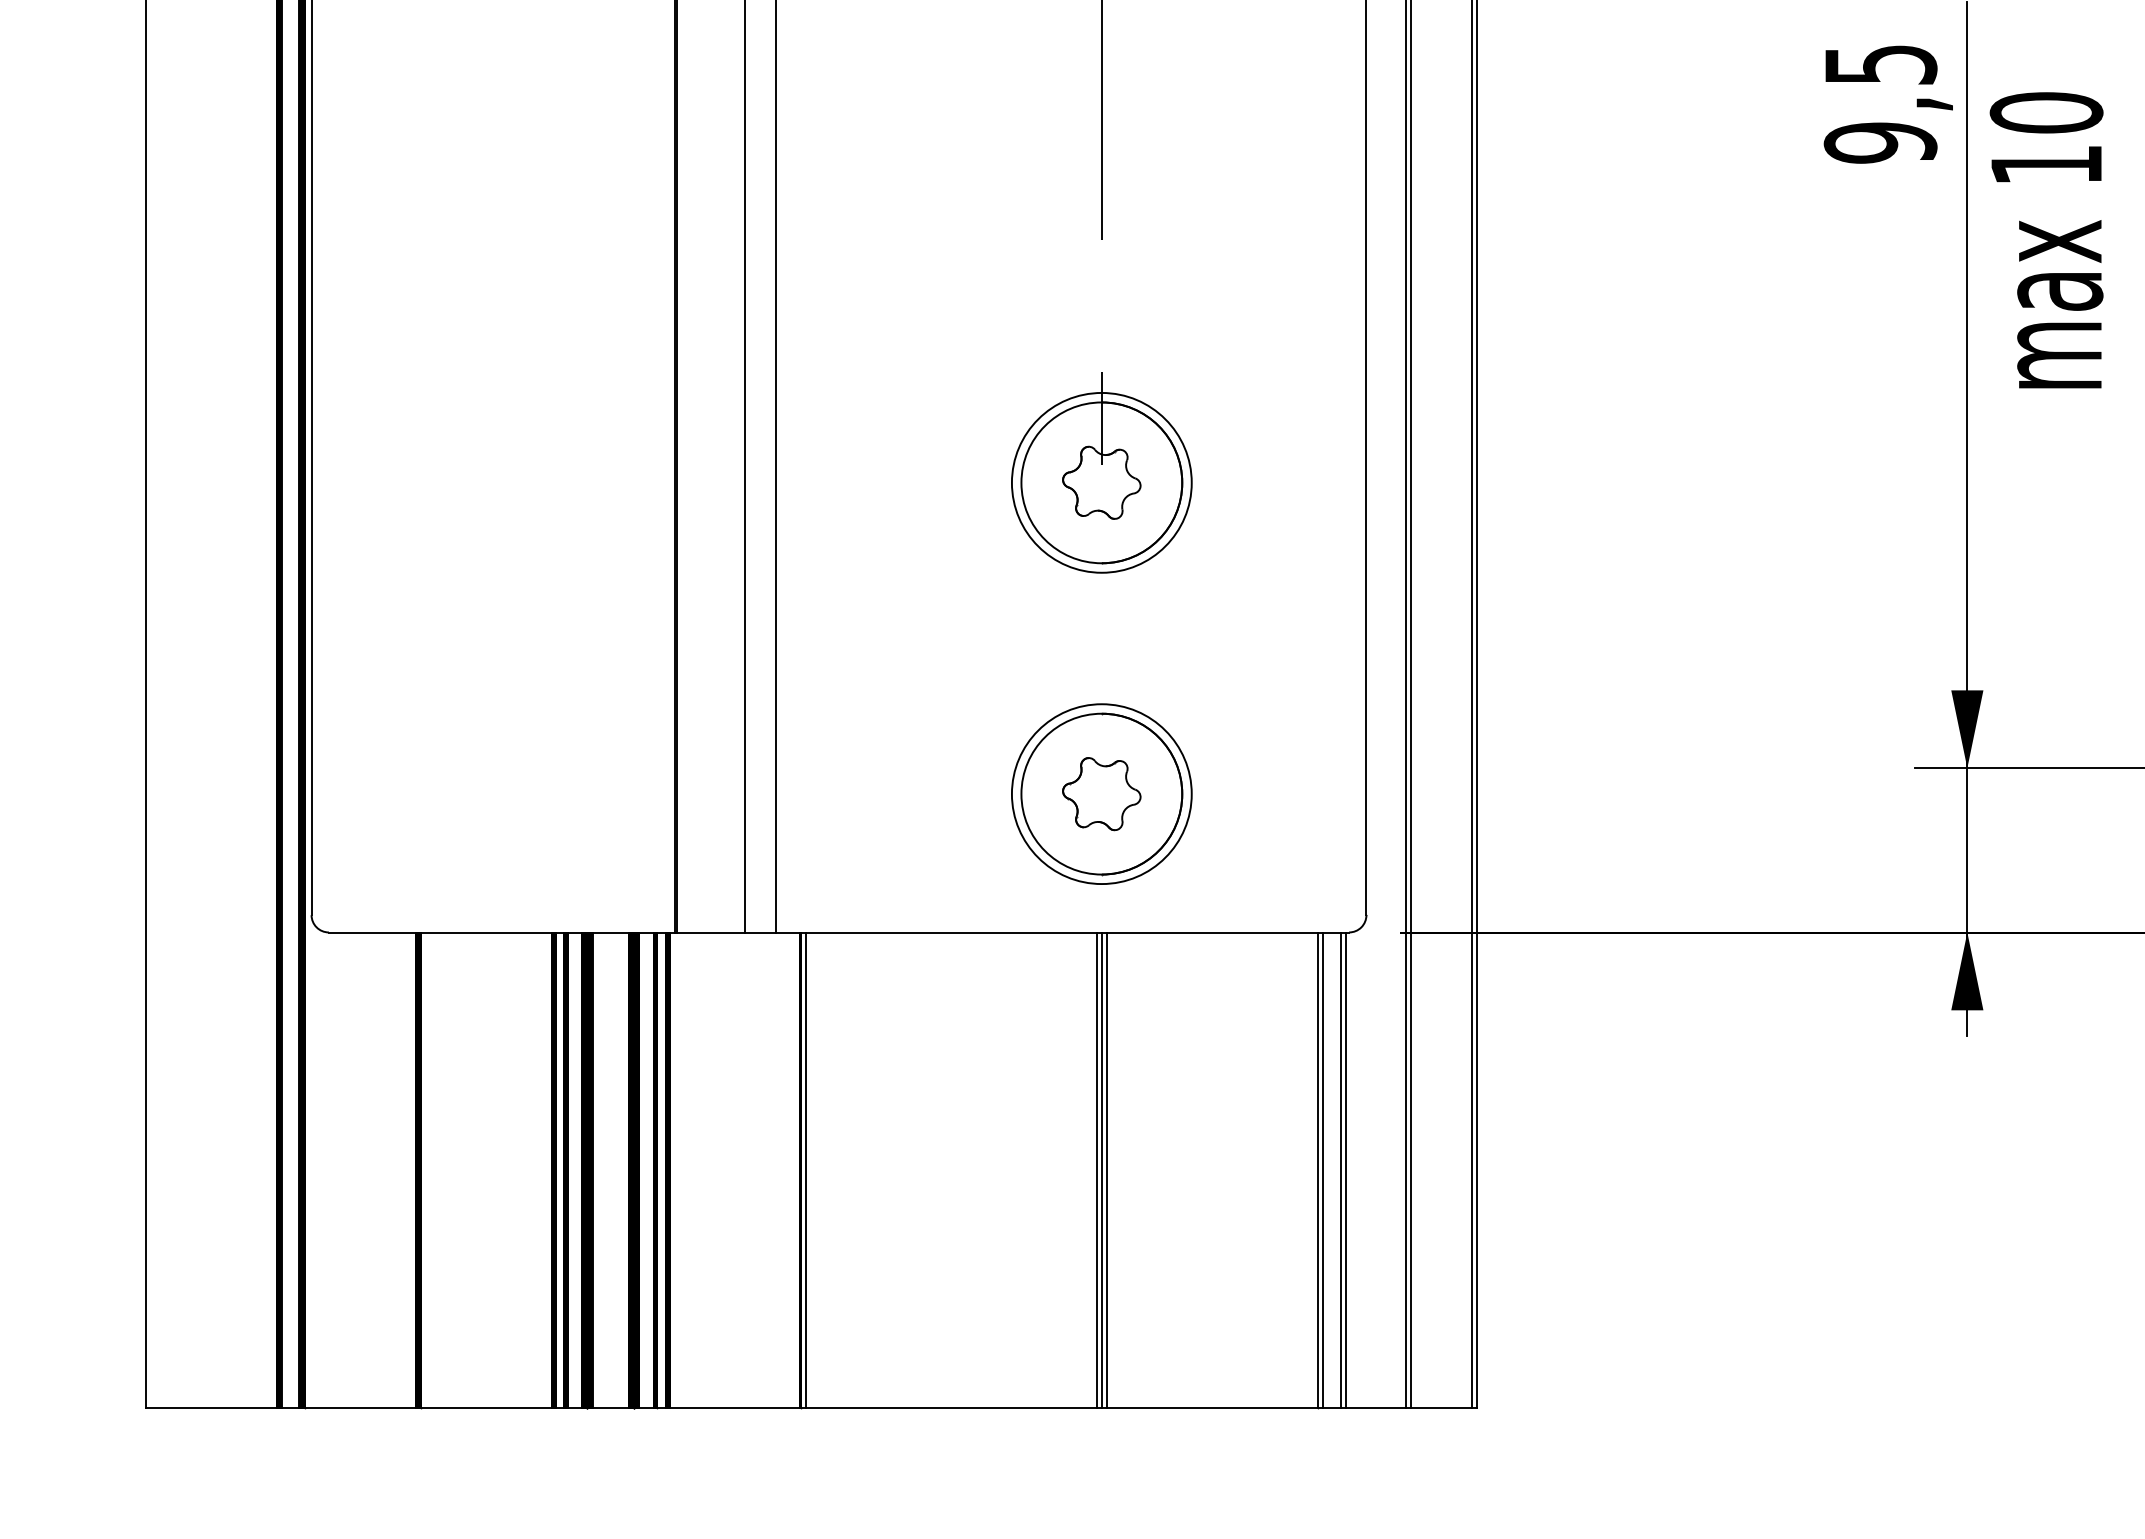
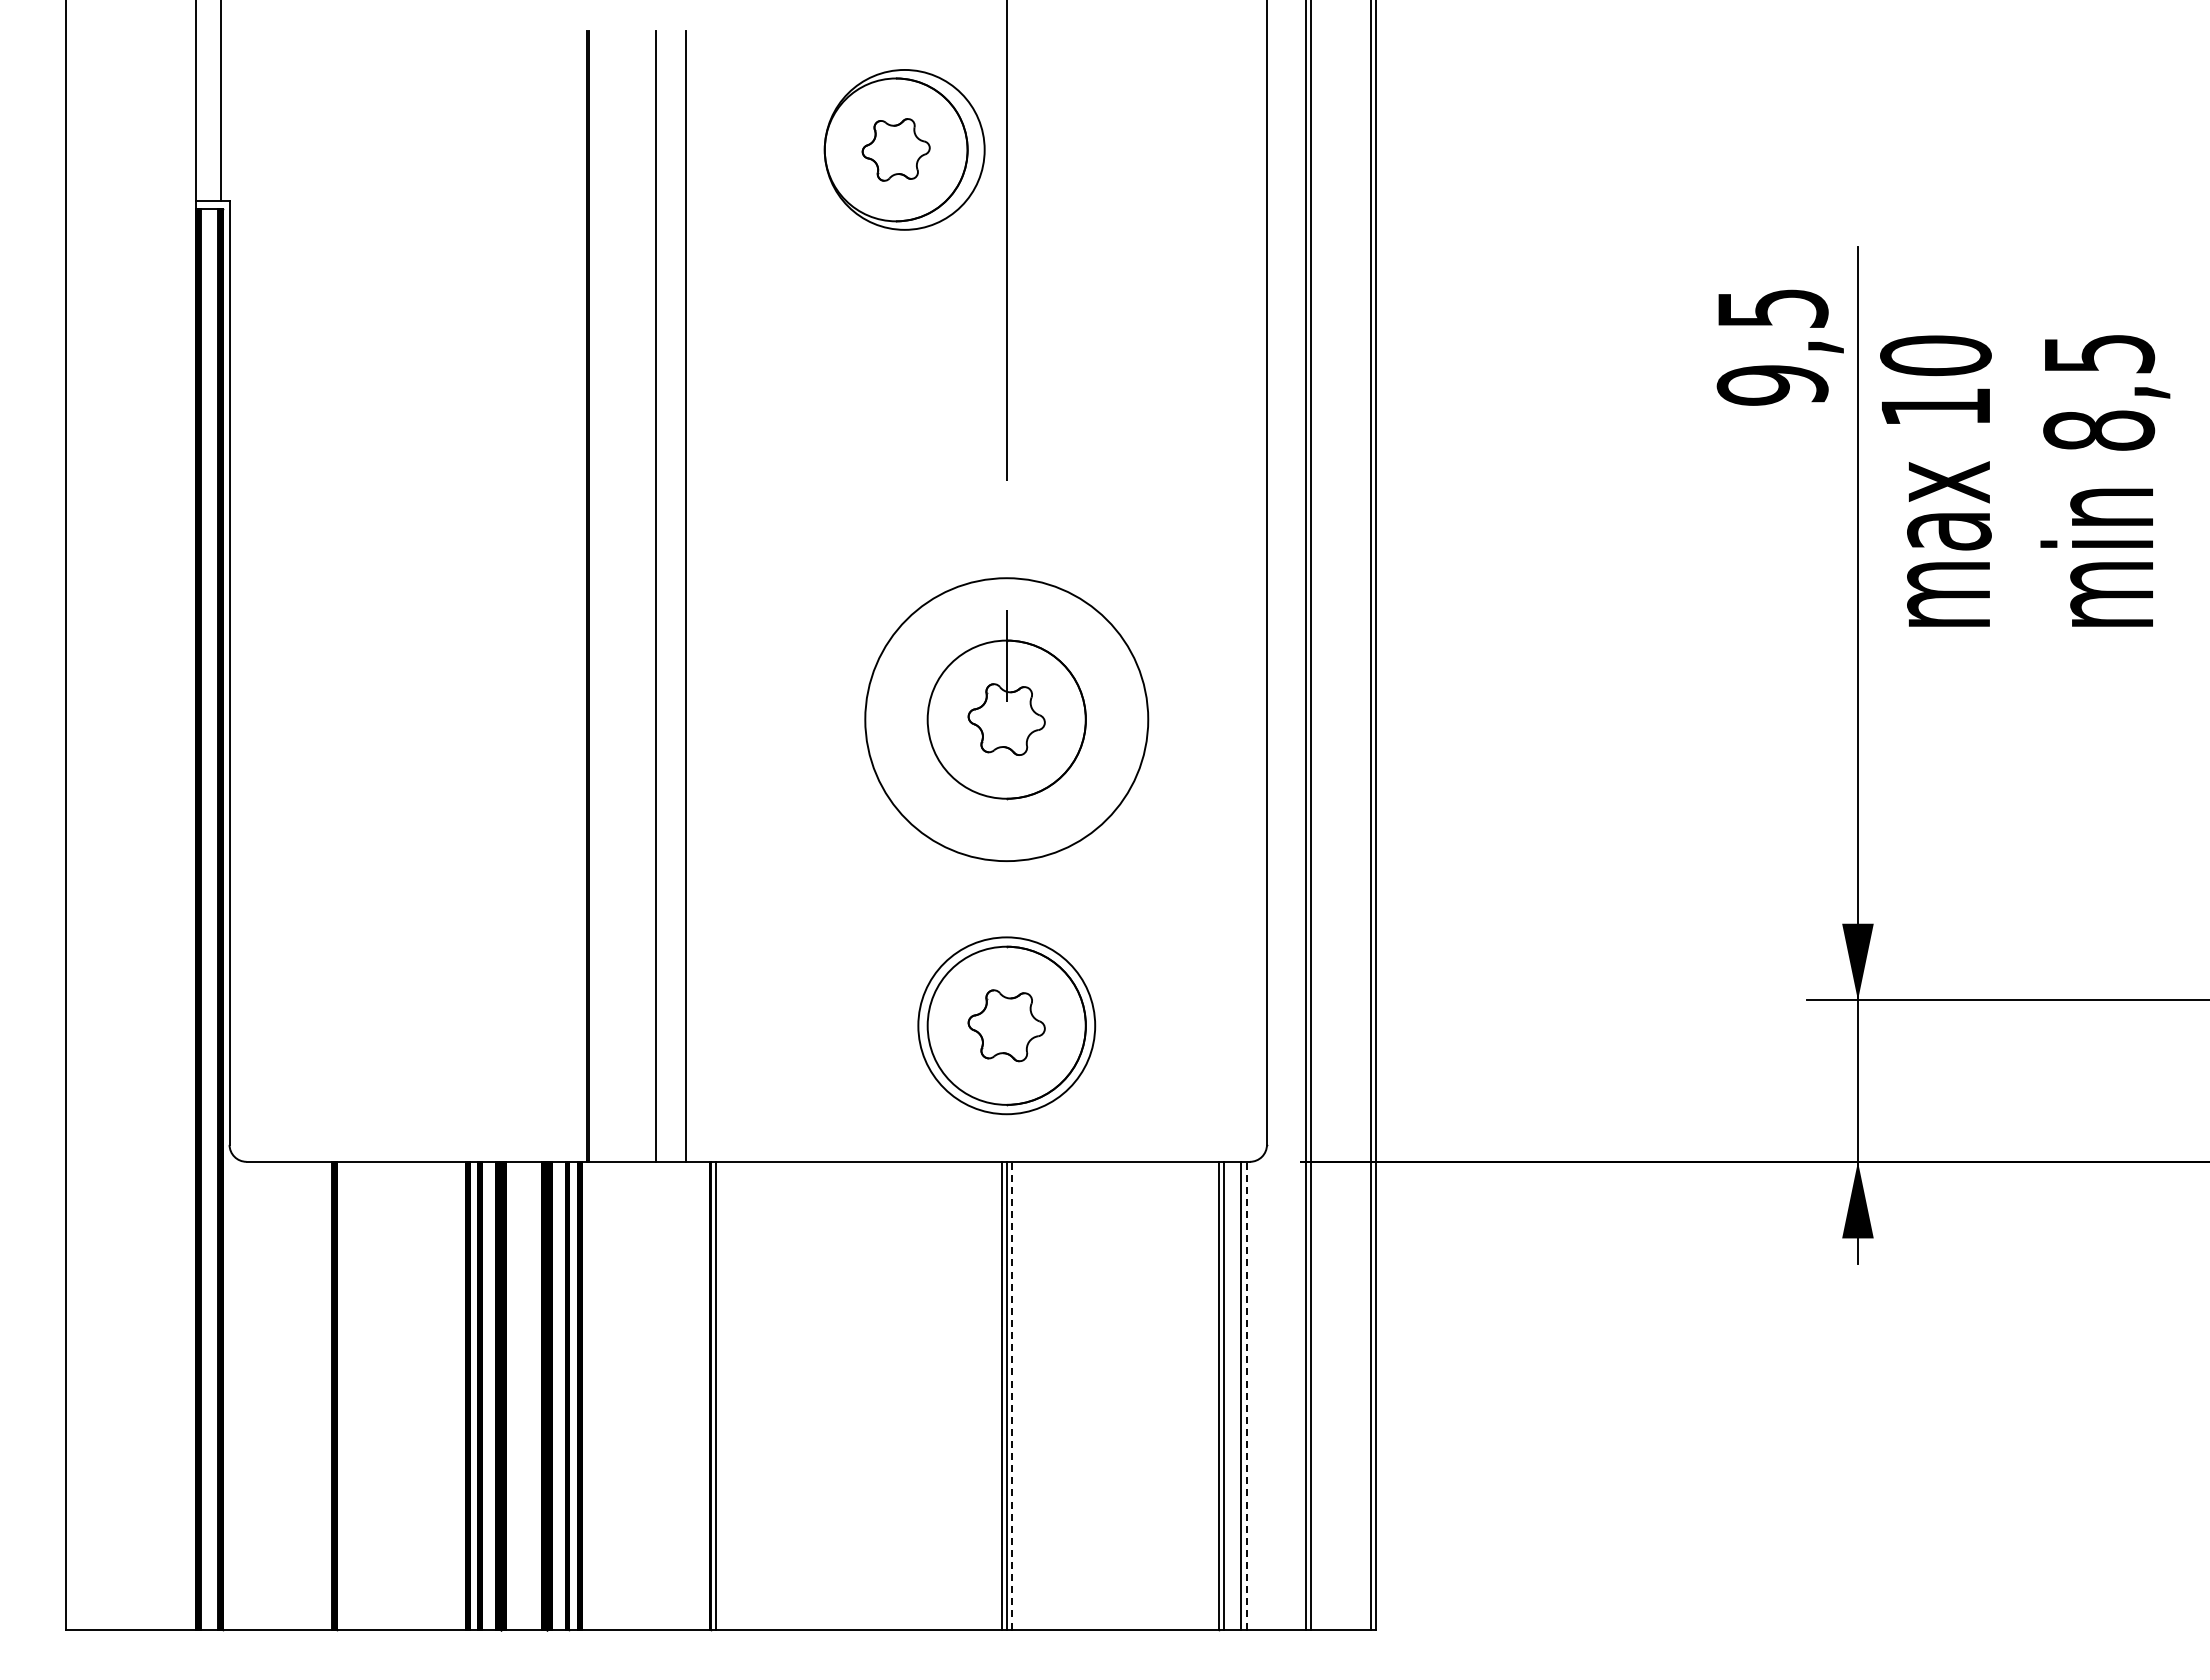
circle: (1101, 482) -> (1006, 719), size x1.6
line: (1106, 1170) -> (1011, 1395), solid -> dashed
line: (1345, 1170) -> (1246, 1395), solid -> dashed

